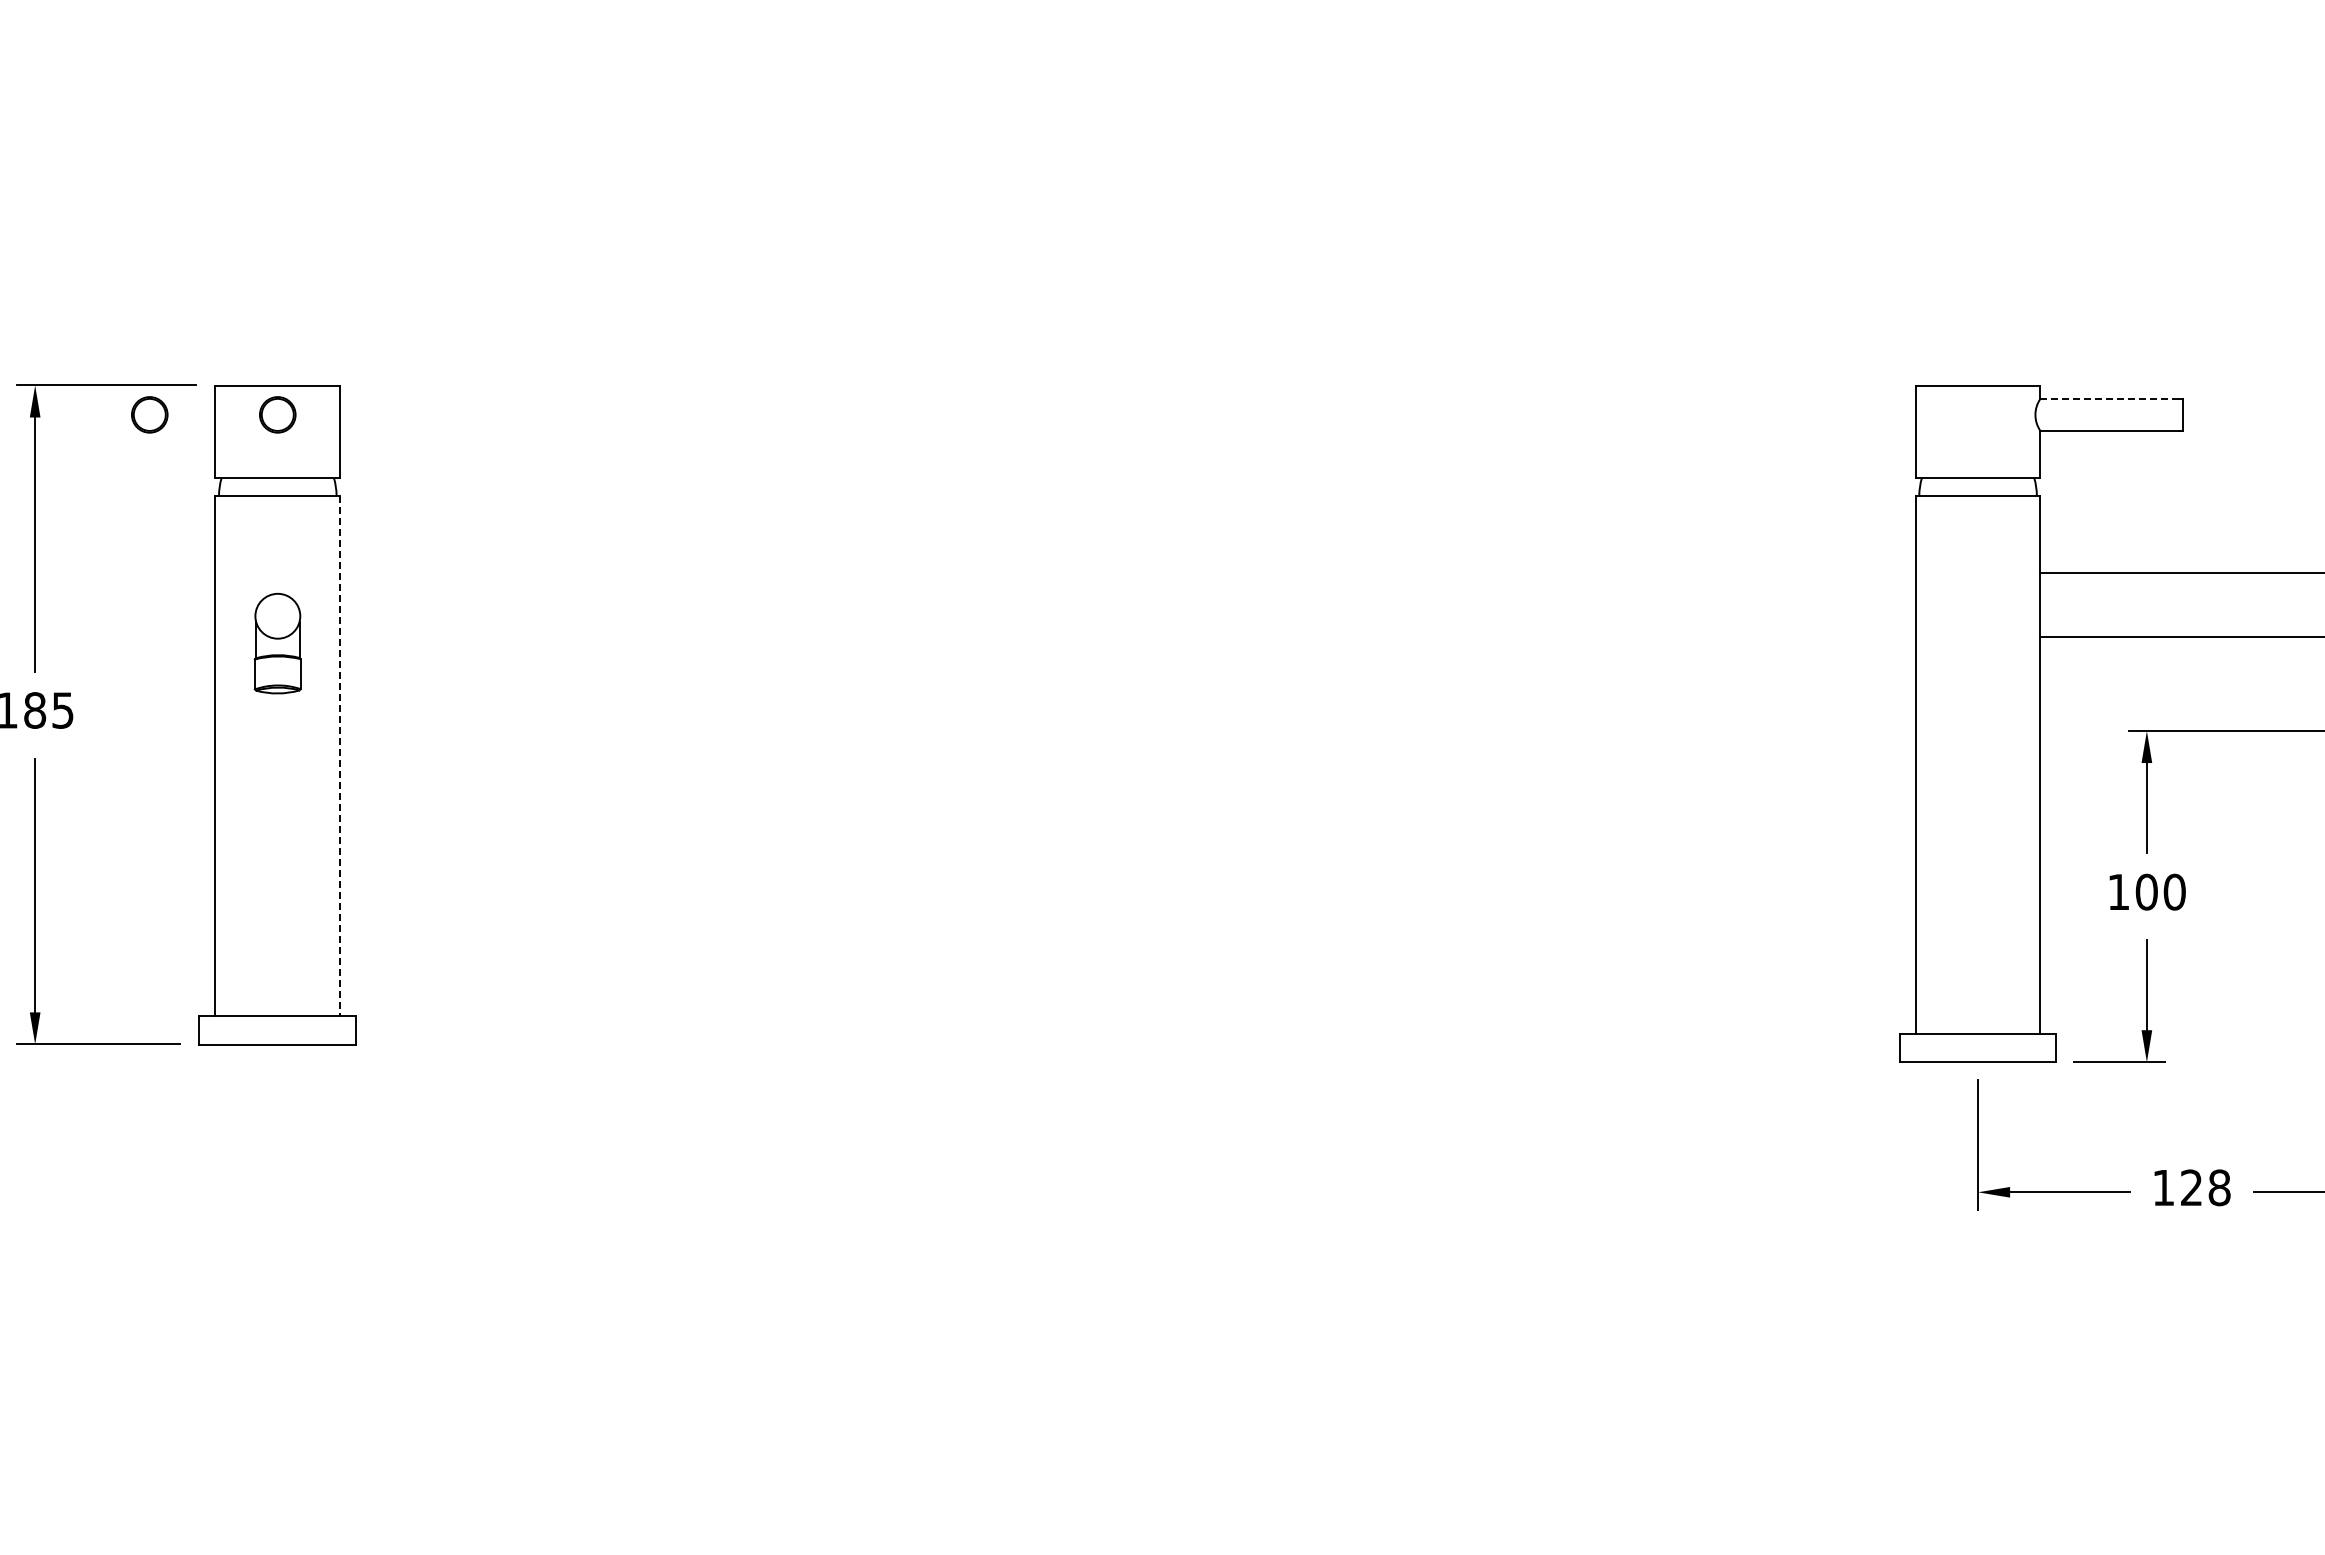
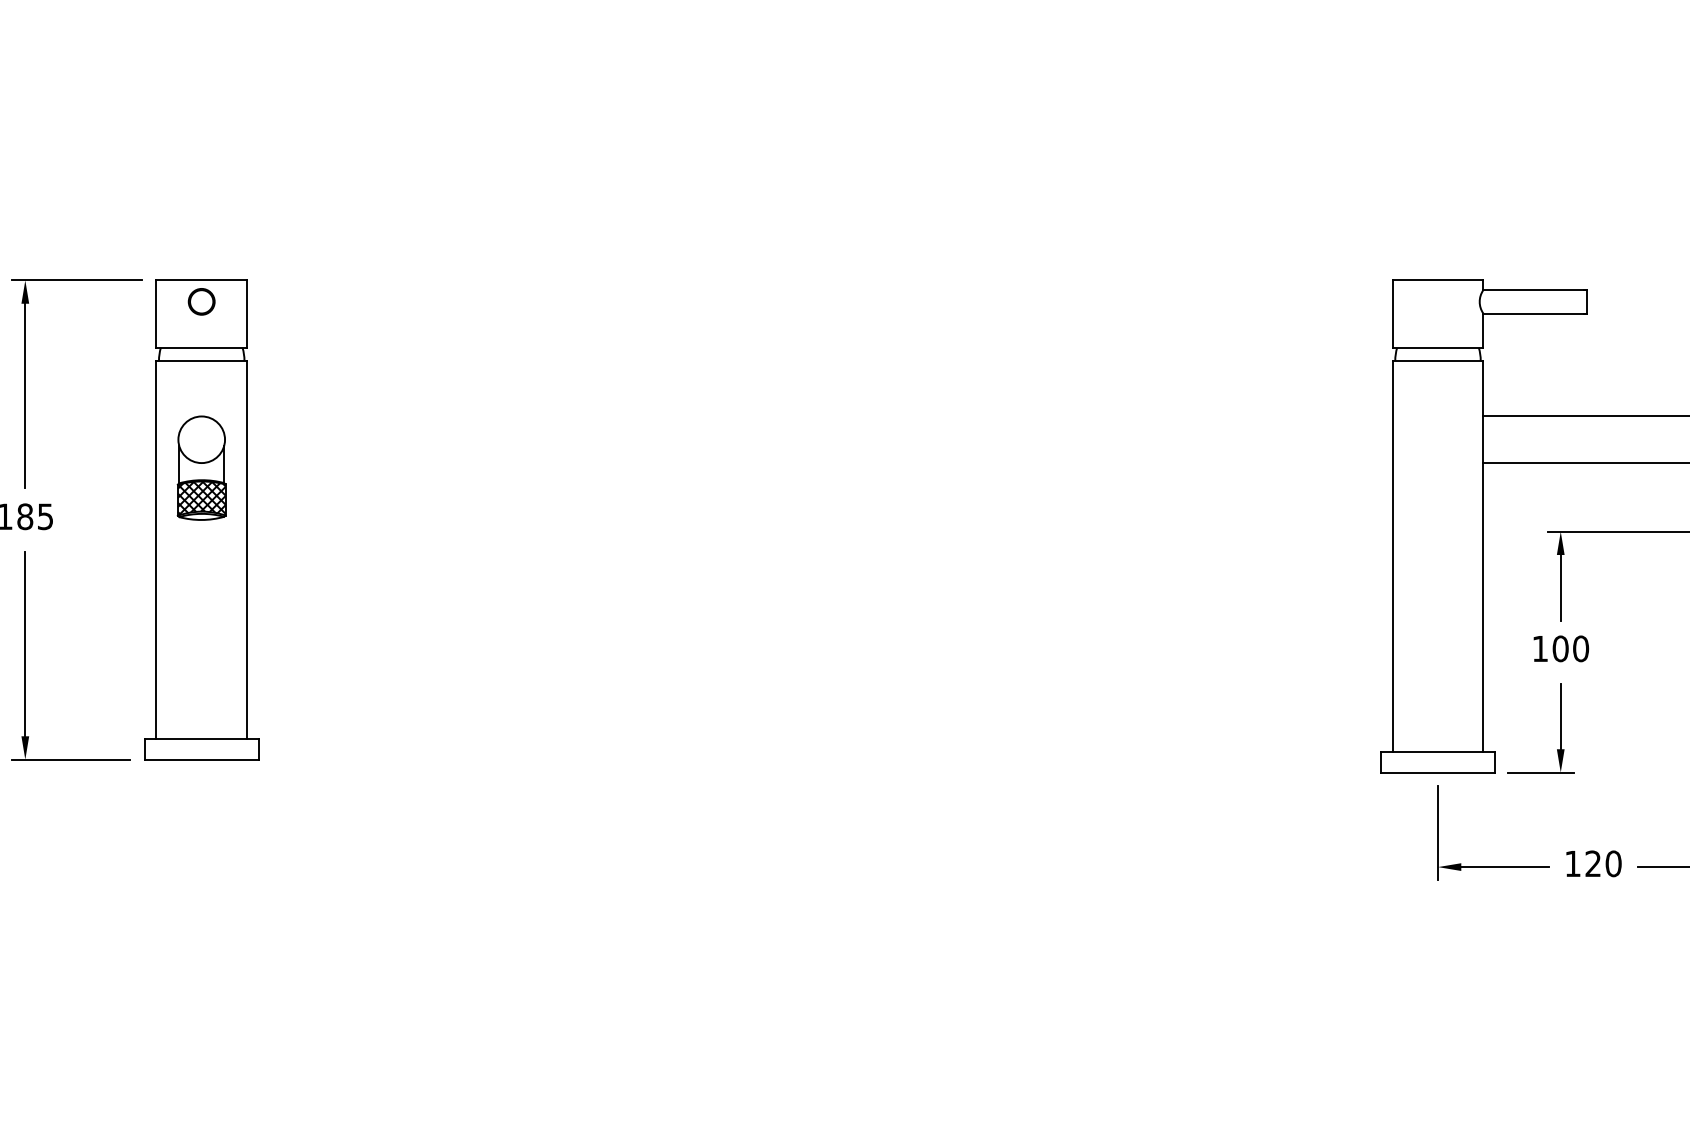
line: (2112, 398) -> (1535, 289), dashed -> solid
part: (149, 414) -> (108, 301), removed
part: (277, 643) -> (201, 468), size x1.43
line: (340, 756) -> (247, 550), dashed -> solid
text: (2219, 1187) -> (1613, 863), 128 -> 120

